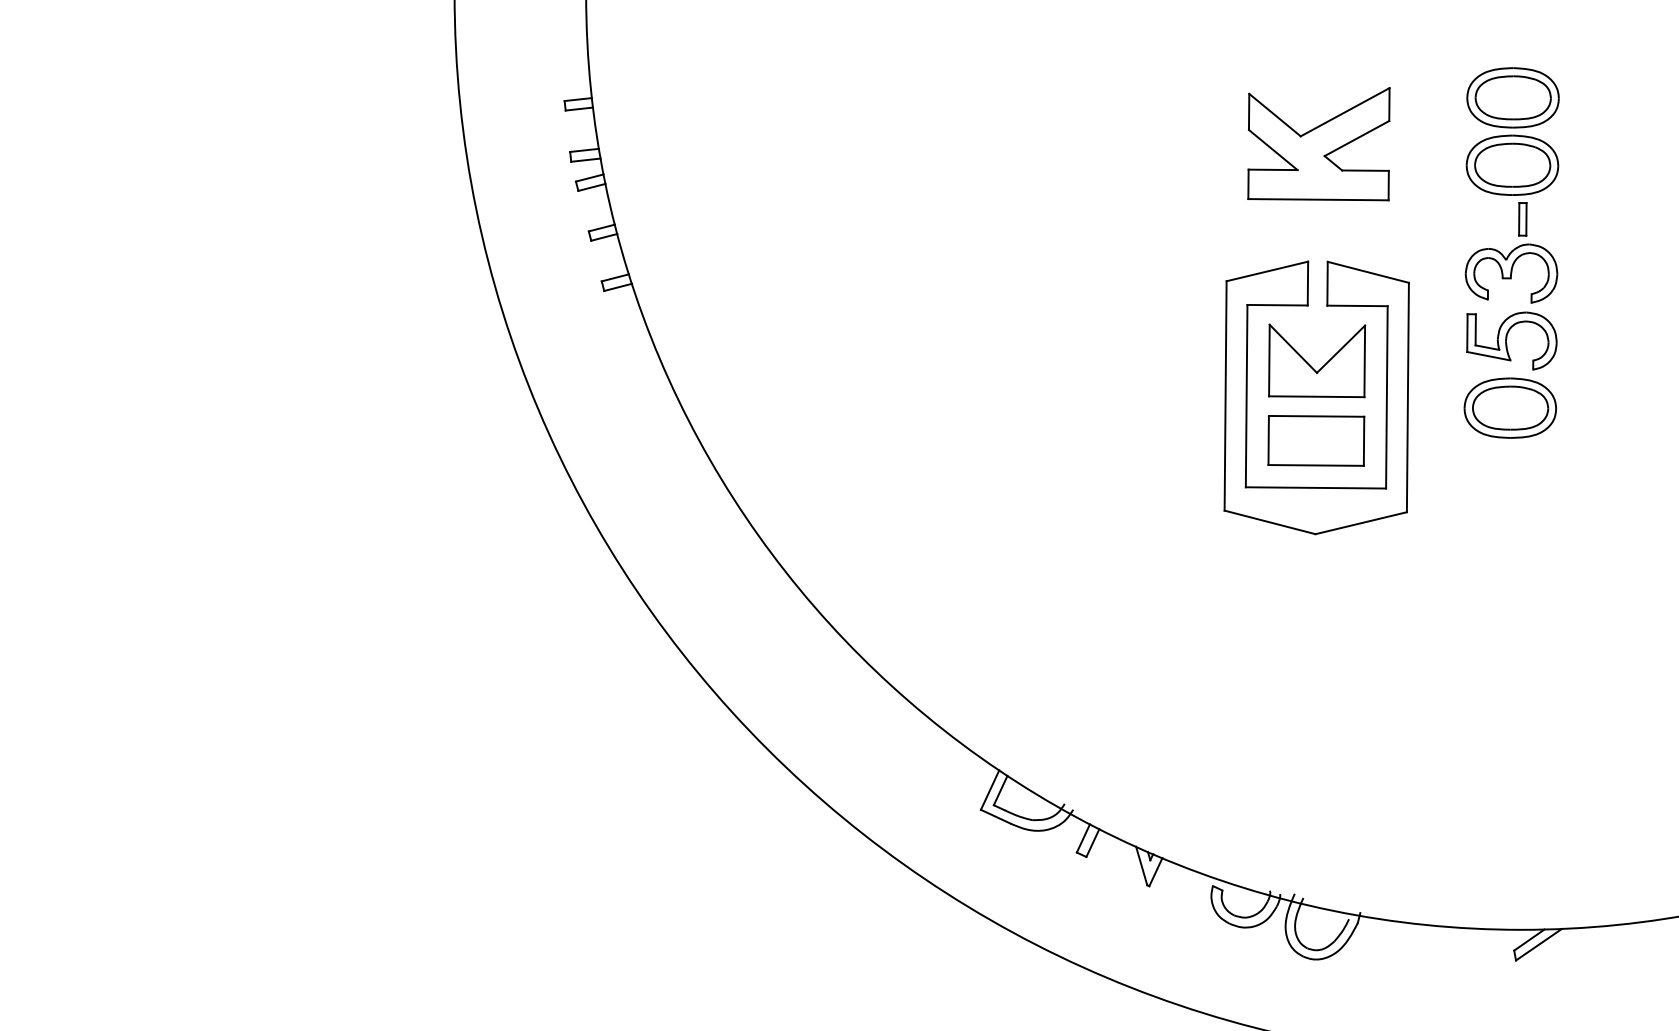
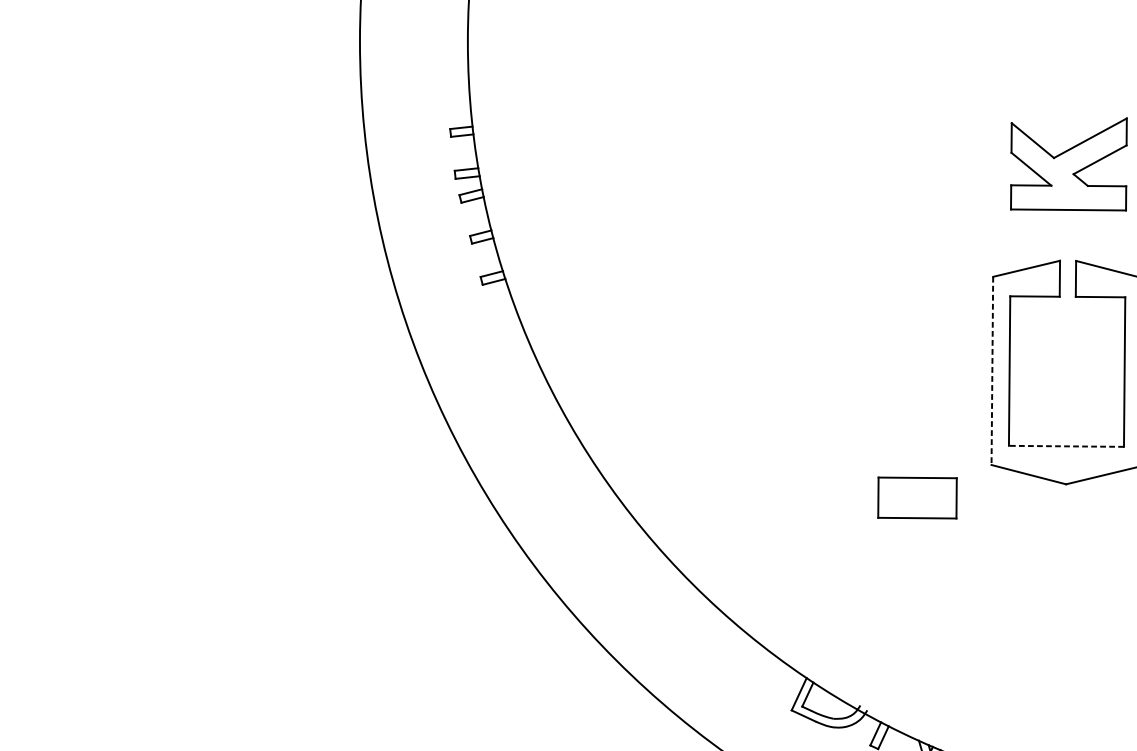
part: (1311, 365) -> (1062, 345), removed
line: (1225, 395) -> (992, 370), solid -> dashed
part: (1316, 440) -> (917, 497), moved
line: (1315, 487) -> (1066, 446), solid -> dashed

